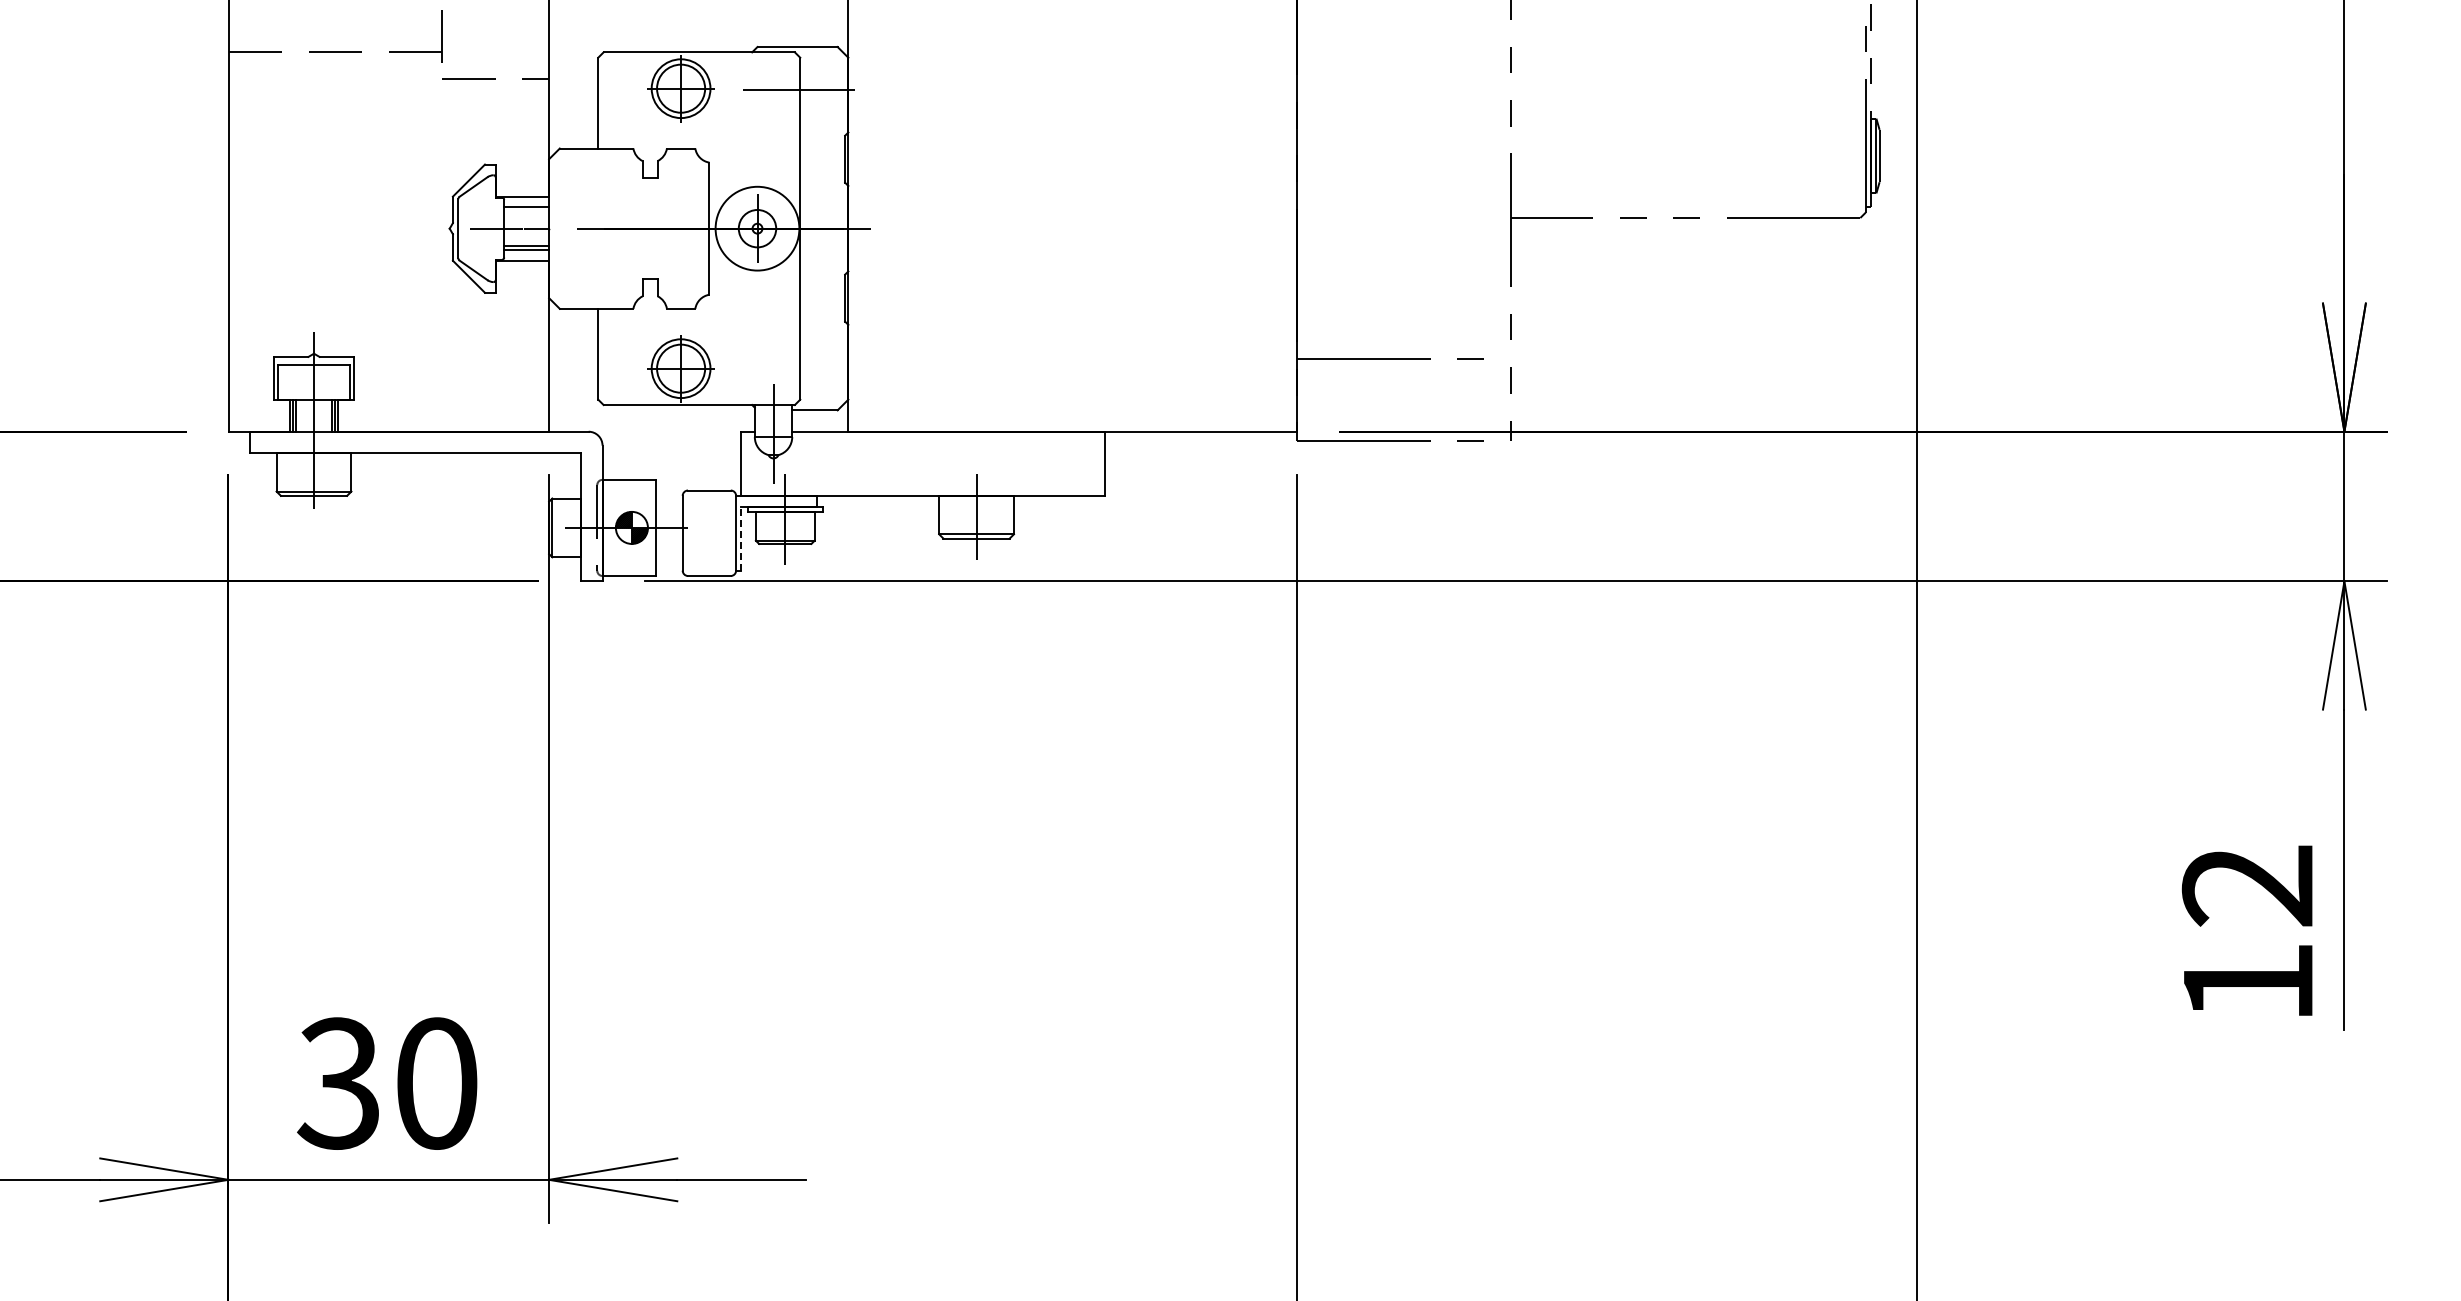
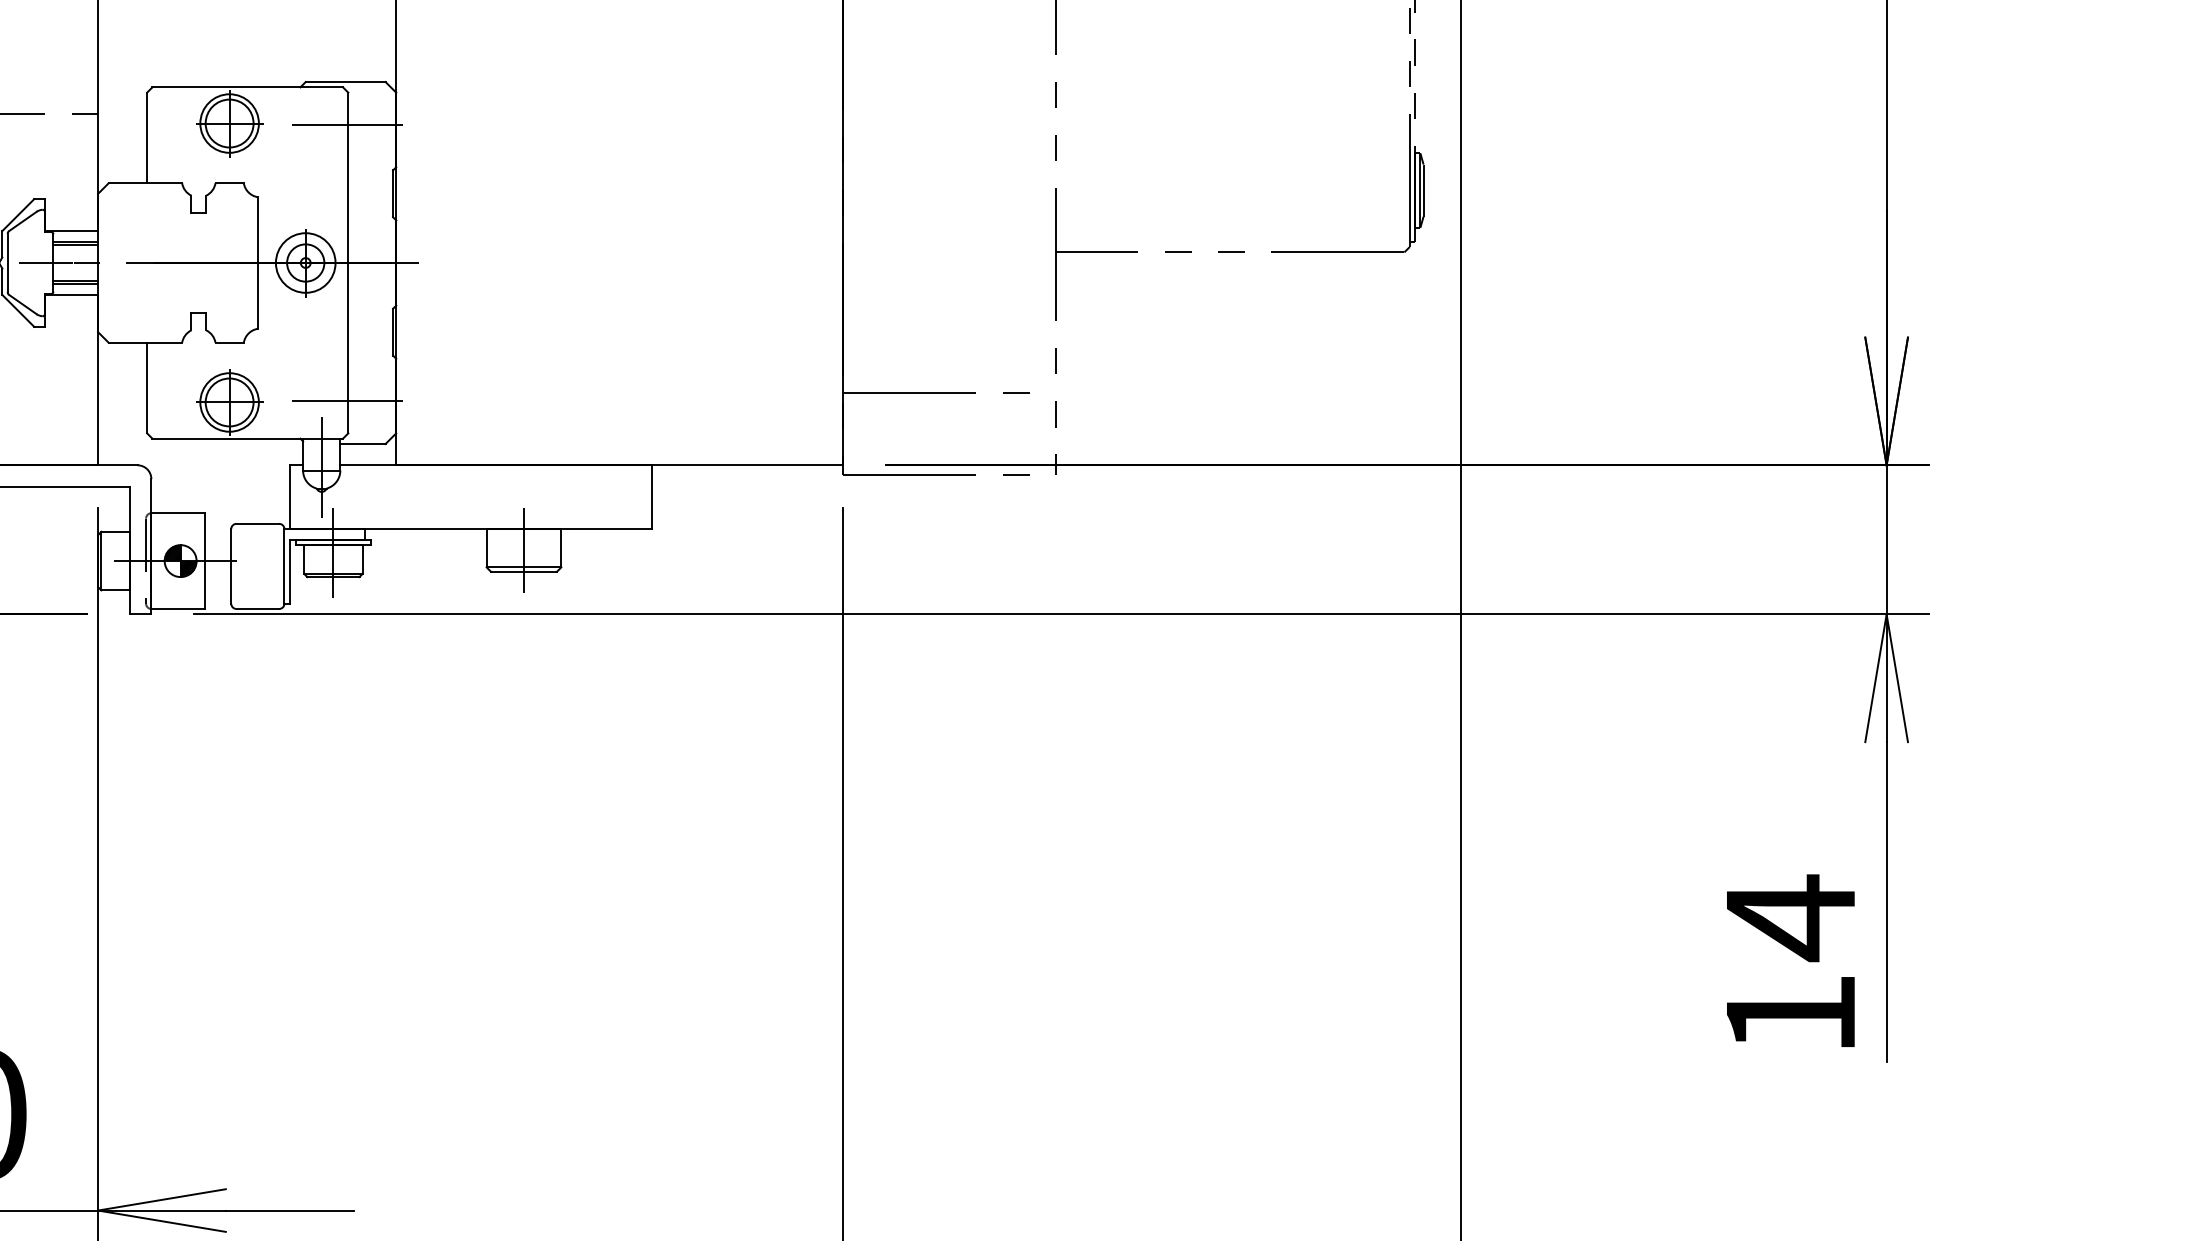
line: (526, 211) -> (75, 245), added
circle: (757, 228) -> (305, 262), size x0.71
line: (798, 367) -> (346, 401), added
line: (741, 538) -> (289, 571), dashed -> solid
text: (2246, 886) -> (1789, 918), 12 -> 14

